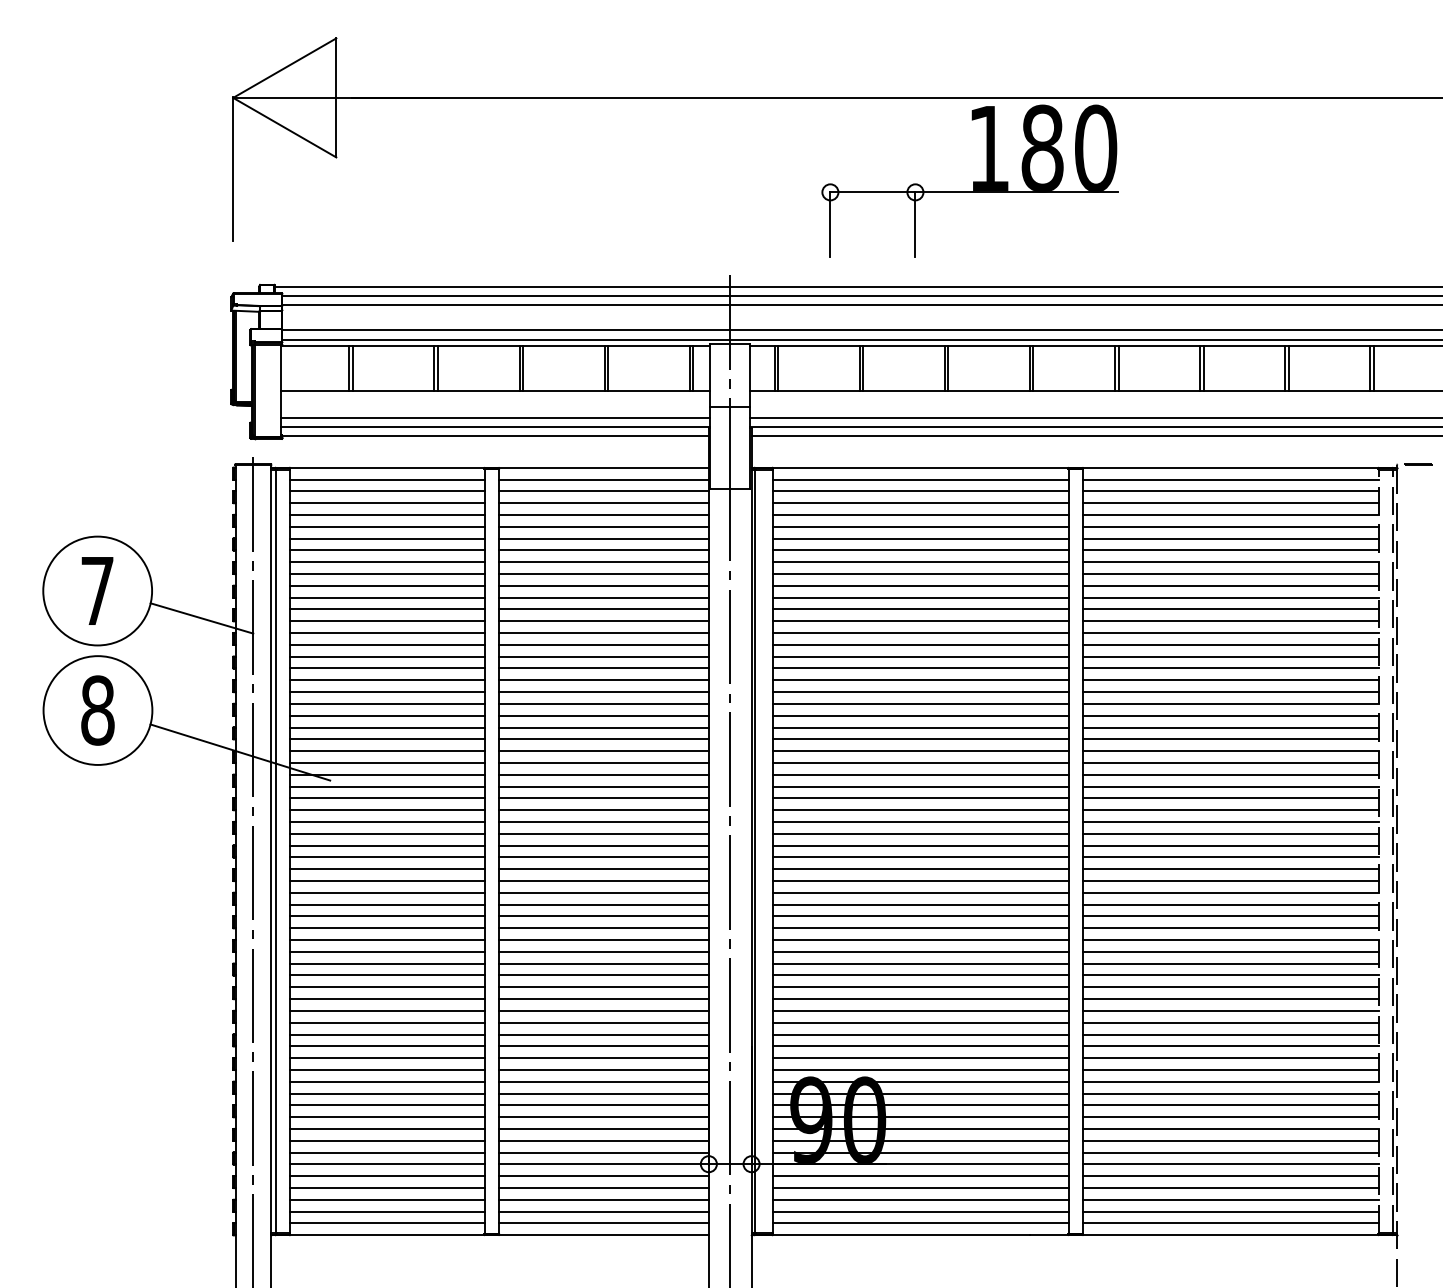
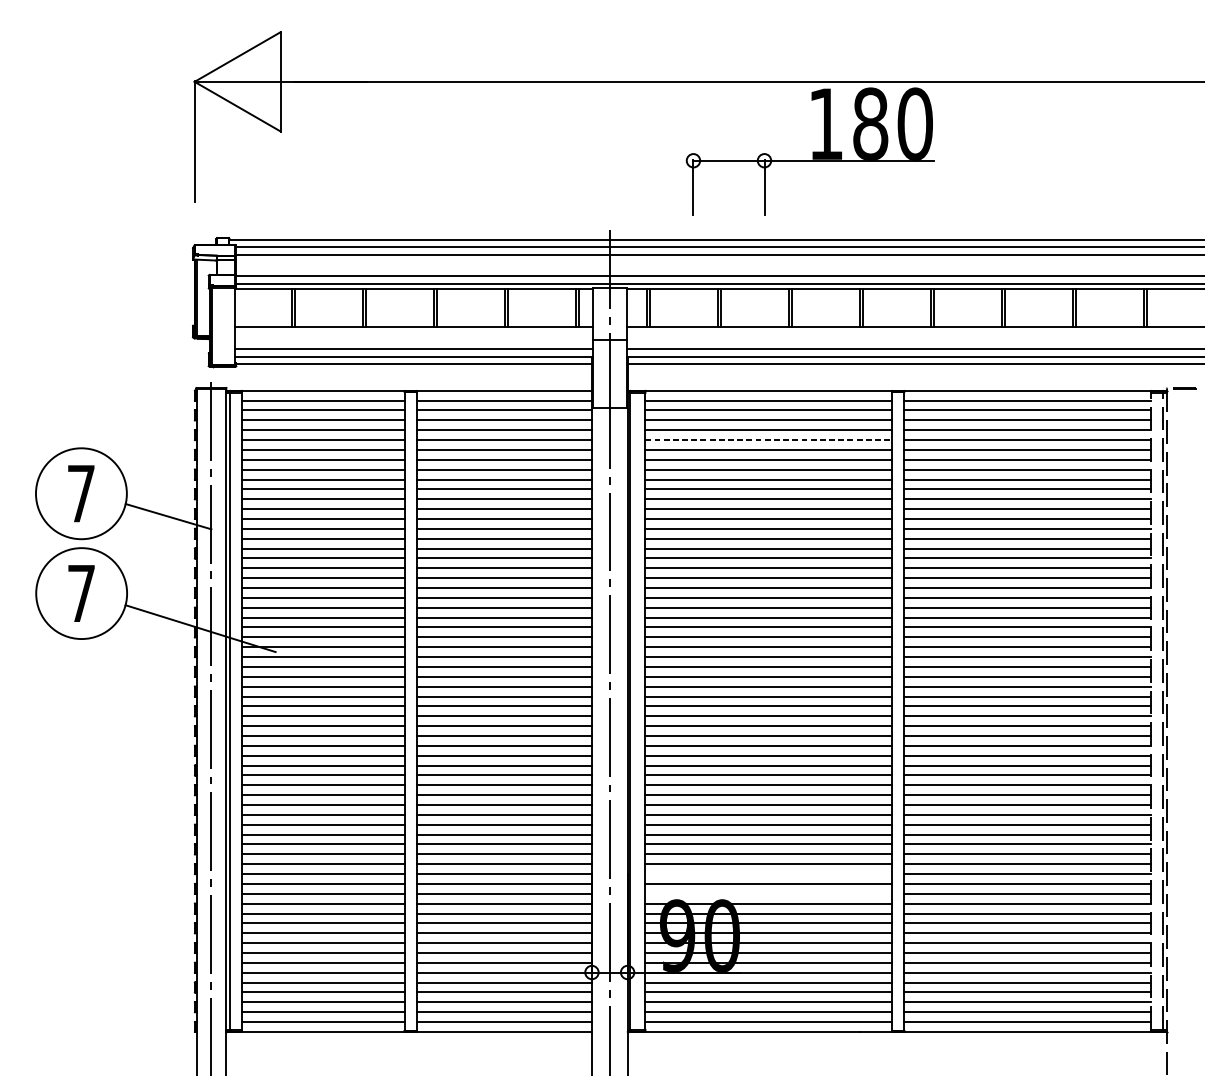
line: (920, 526) -> (768, 439), solid -> dashed
text: (97, 710) -> (81, 593), 8 -> 7
line: (920, 1046) -> (768, 874), removed
line: (920, 1069) -> (768, 893), removed

